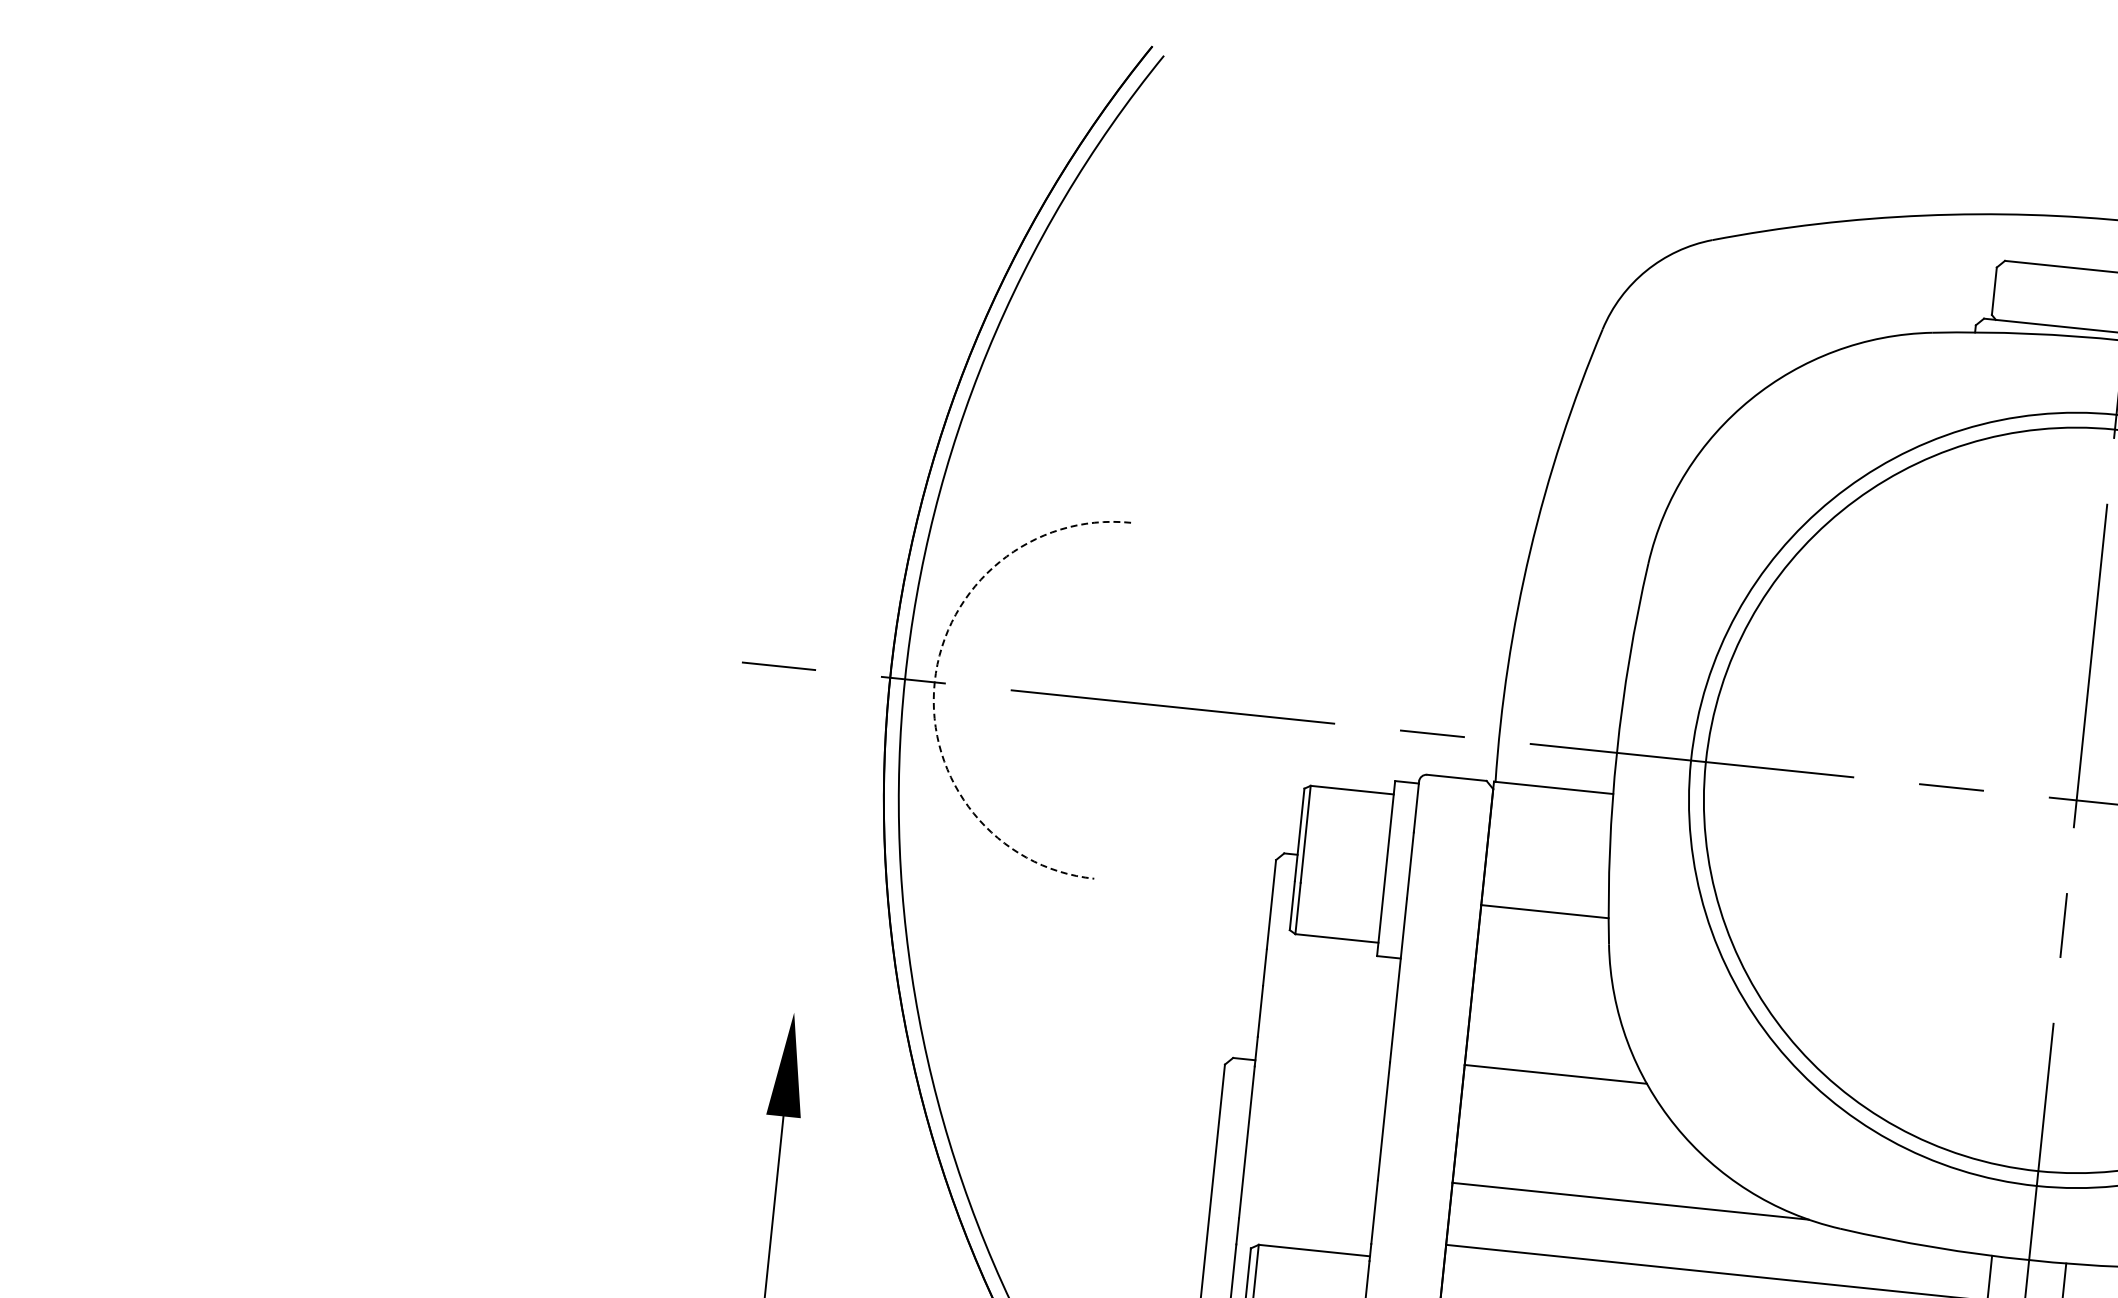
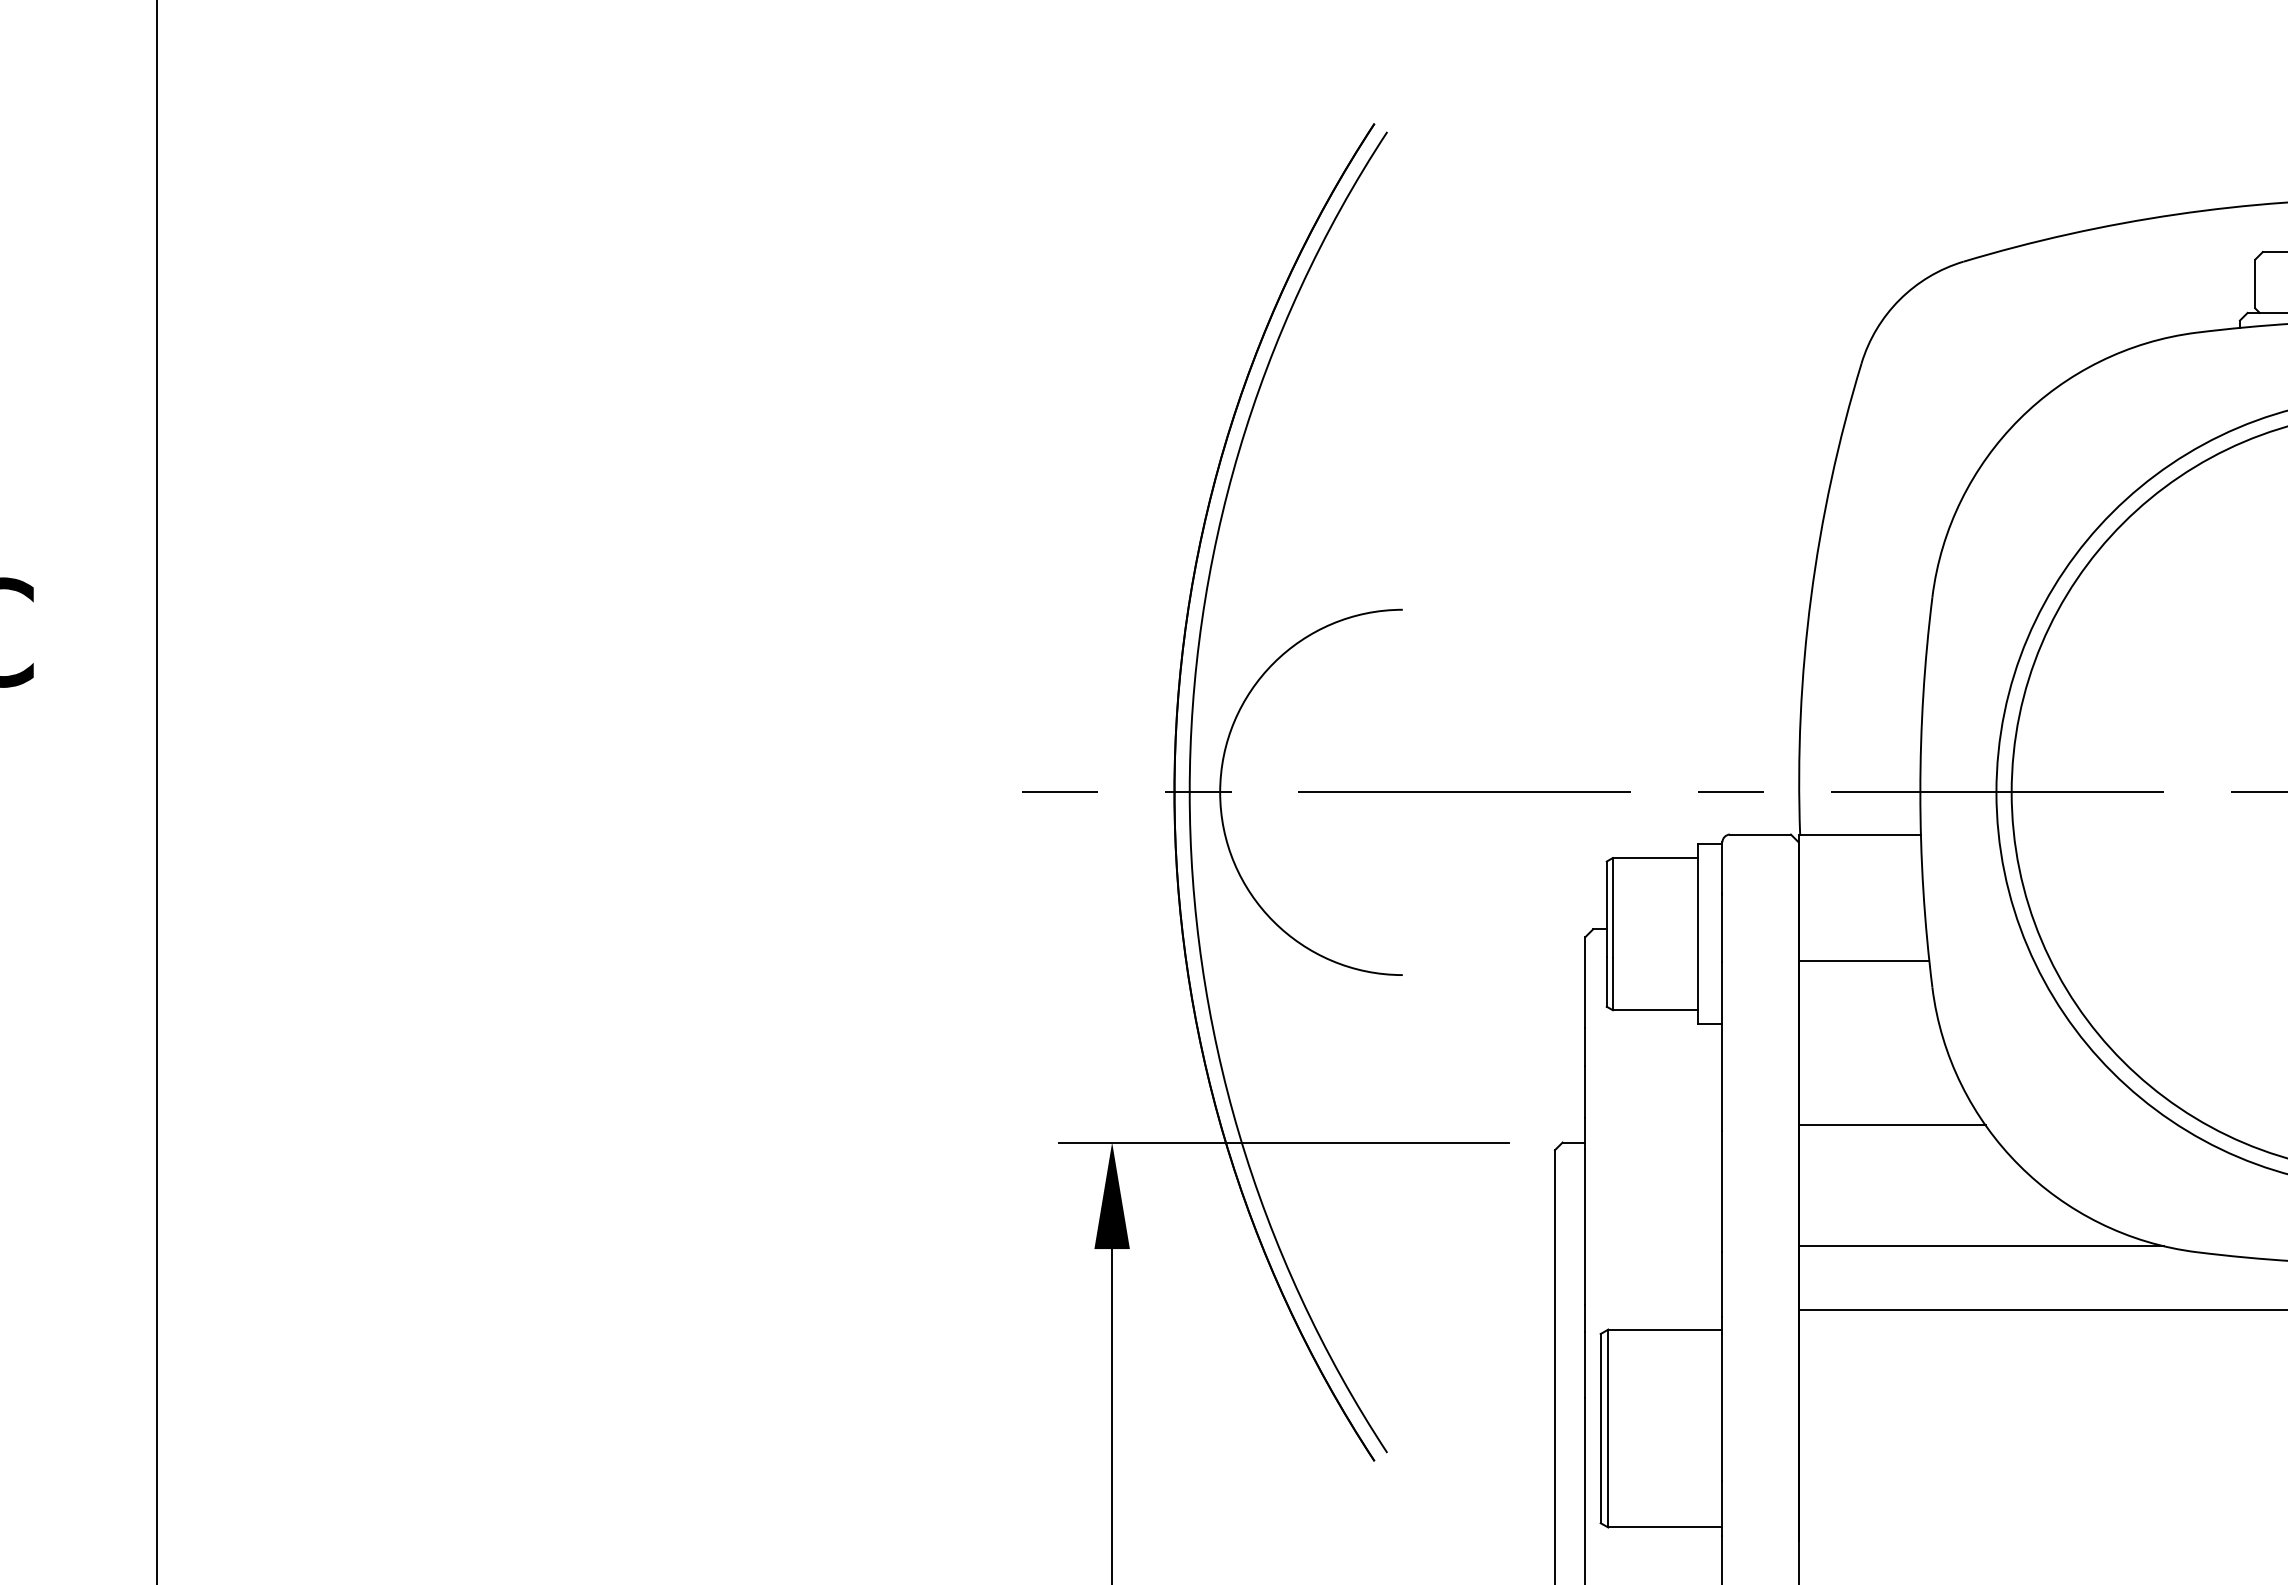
arc: (935, 682) -> (1220, 792), dashed -> solid
line: (961, 1029) -> (1283, 1142), added

